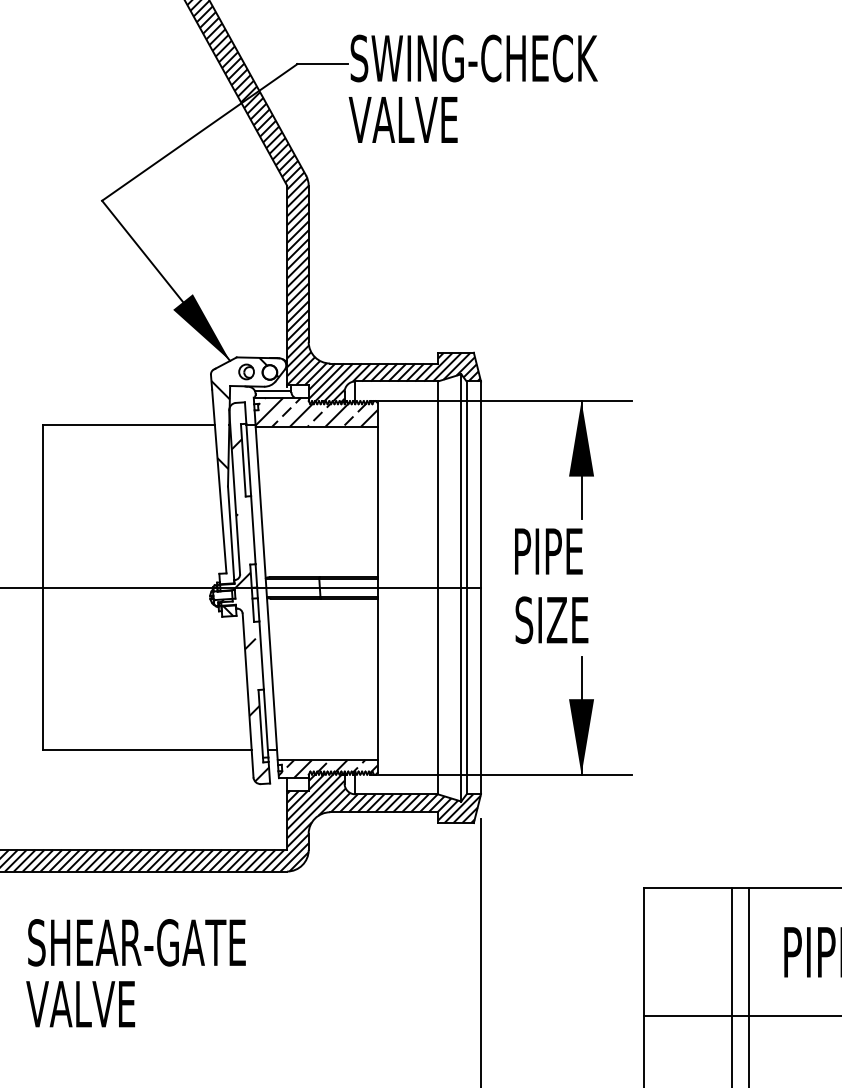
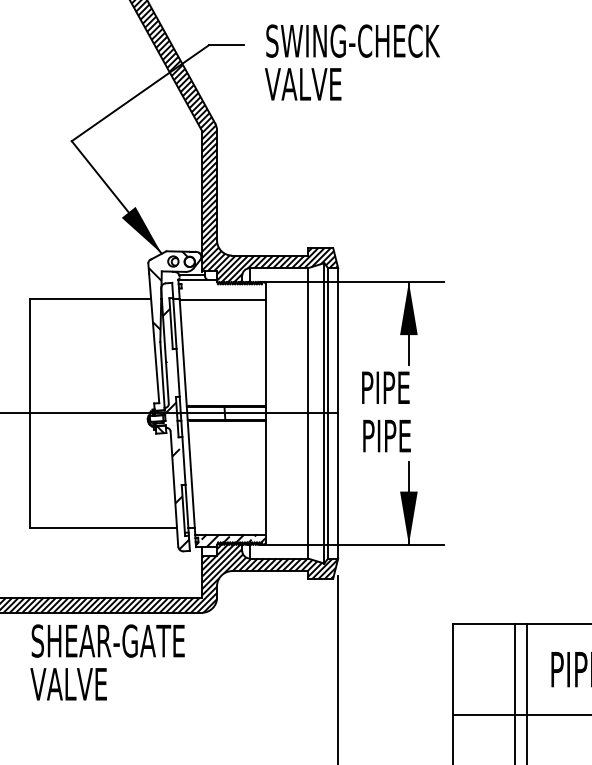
text: (472, 88) -> (351, 62), moved
hatch: (316, 411) -> (222, 289), removed
text: (551, 620) -> (387, 436), SIZE -> PIPE
text: (135, 973) -> (107, 662), moved

